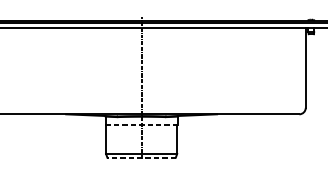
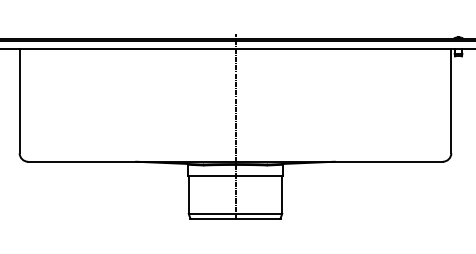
line: (141, 125) -> (235, 176), dashed -> solid
line: (141, 157) -> (235, 218), dashed -> solid

